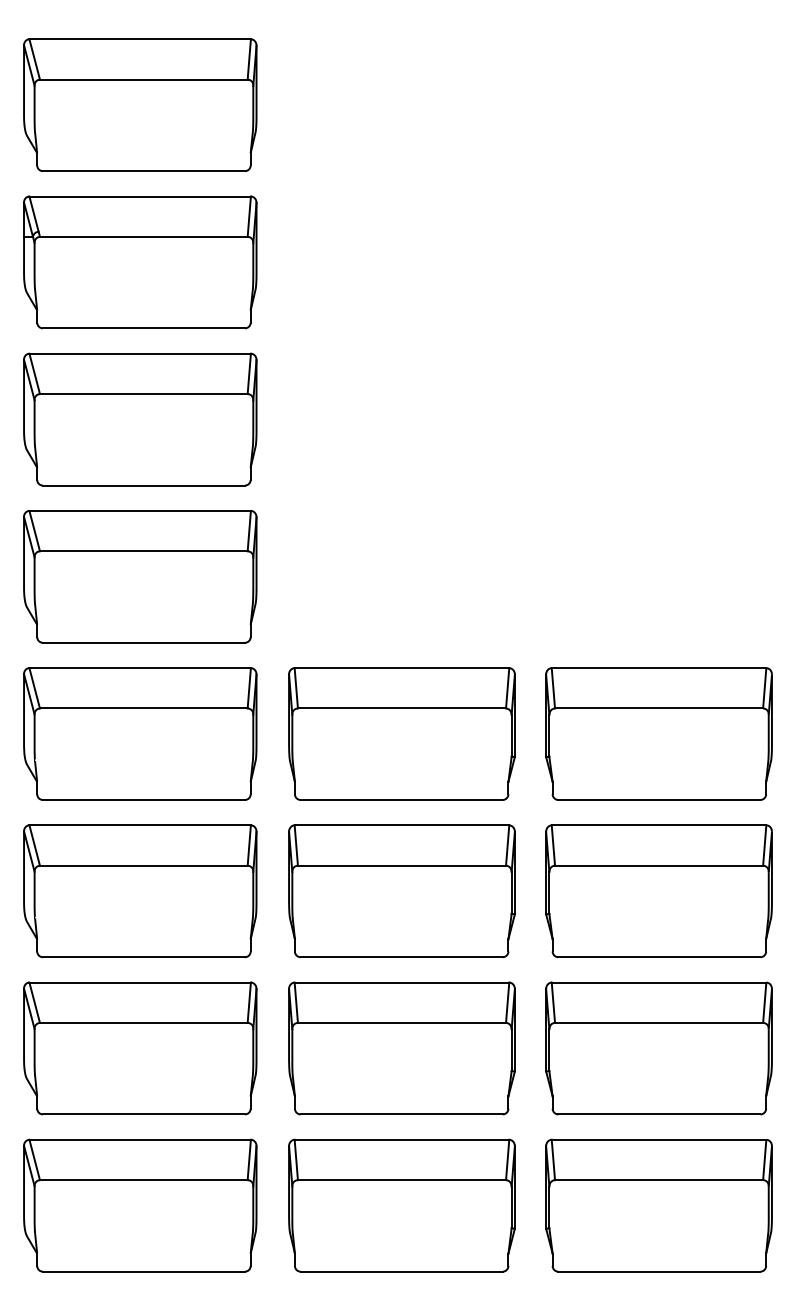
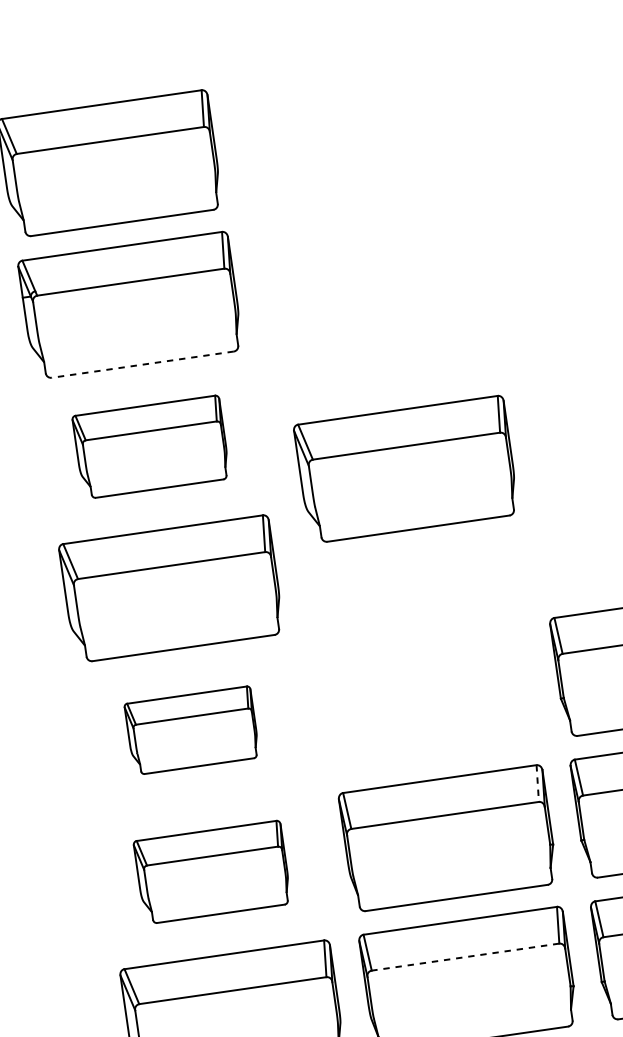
line: (143, 328) -> (142, 364), solid -> dashed
part: (140, 419) -> (151, 447), size x0.7
part: (414, 483) -> (406, 469), added
part: (140, 733) -> (192, 730), size x0.6
part: (401, 733) -> (427, 696), removed
line: (507, 846) -> (537, 784), solid -> dashed
part: (140, 891) -> (212, 872), size x0.7
line: (401, 1022) -> (465, 956), solid -> dashed

